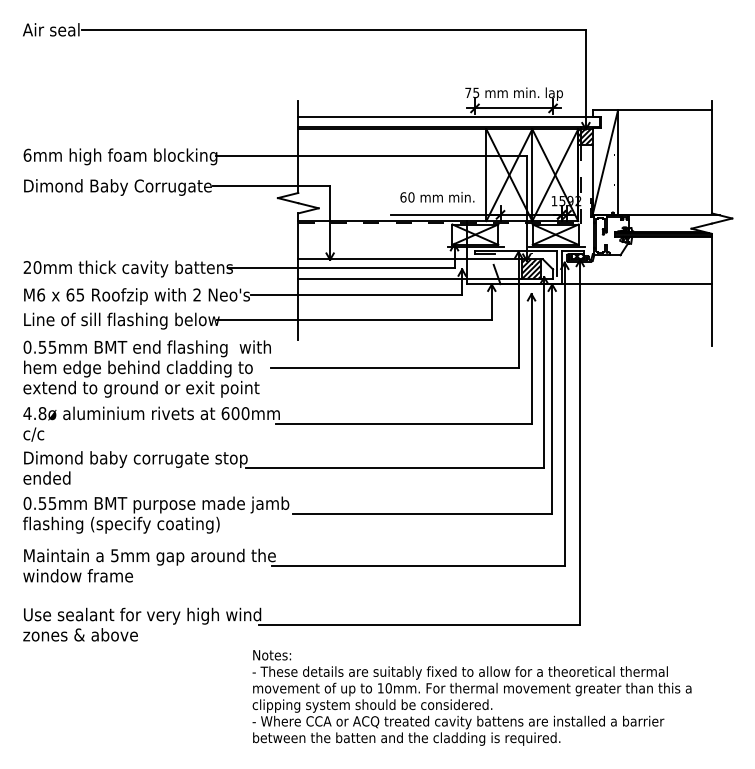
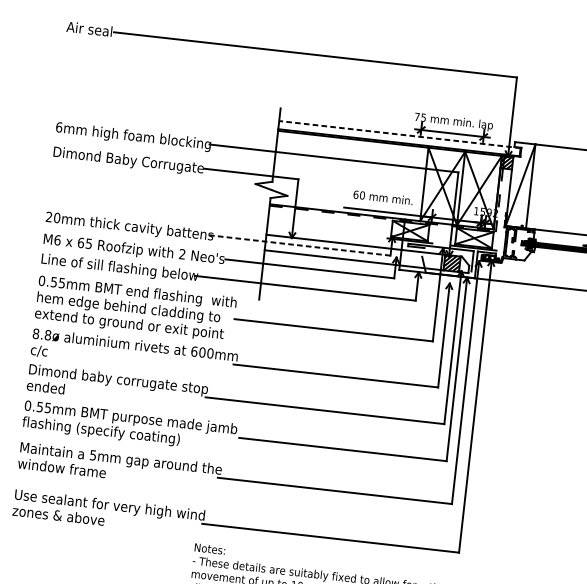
line: (449, 117) -> (400, 134), solid -> dashed
line: (340, 267) -> (299, 245), solid -> dashed
text: (27, 413) -> (36, 333), 4.8ø -> 8.8ø

